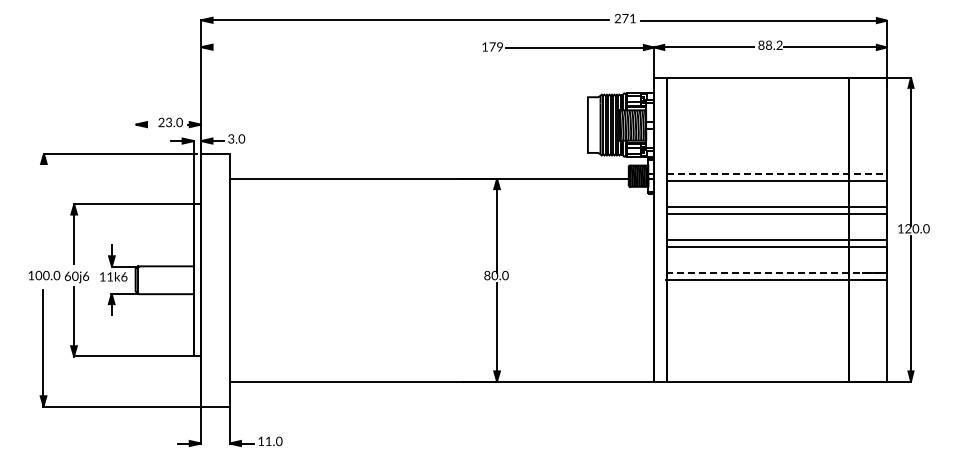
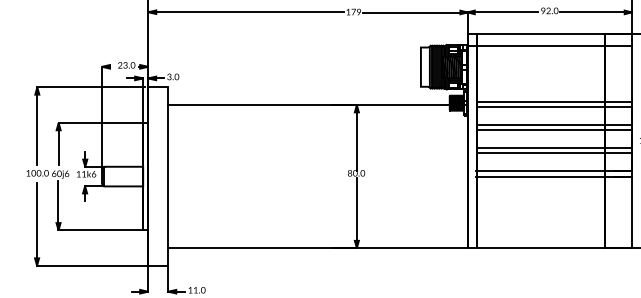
text: (770, 45) -> (549, 11), 88.2 -> 92.0
line: (339, 47) -> (245, 12), added
line: (770, 95) -> (549, 46), added
line: (776, 173) -> (553, 101), dashed -> solid
line: (135, 196) -> (101, 117), added
line: (43, 210) -> (37, 127), added
line: (776, 272) -> (553, 171), dashed -> solid

